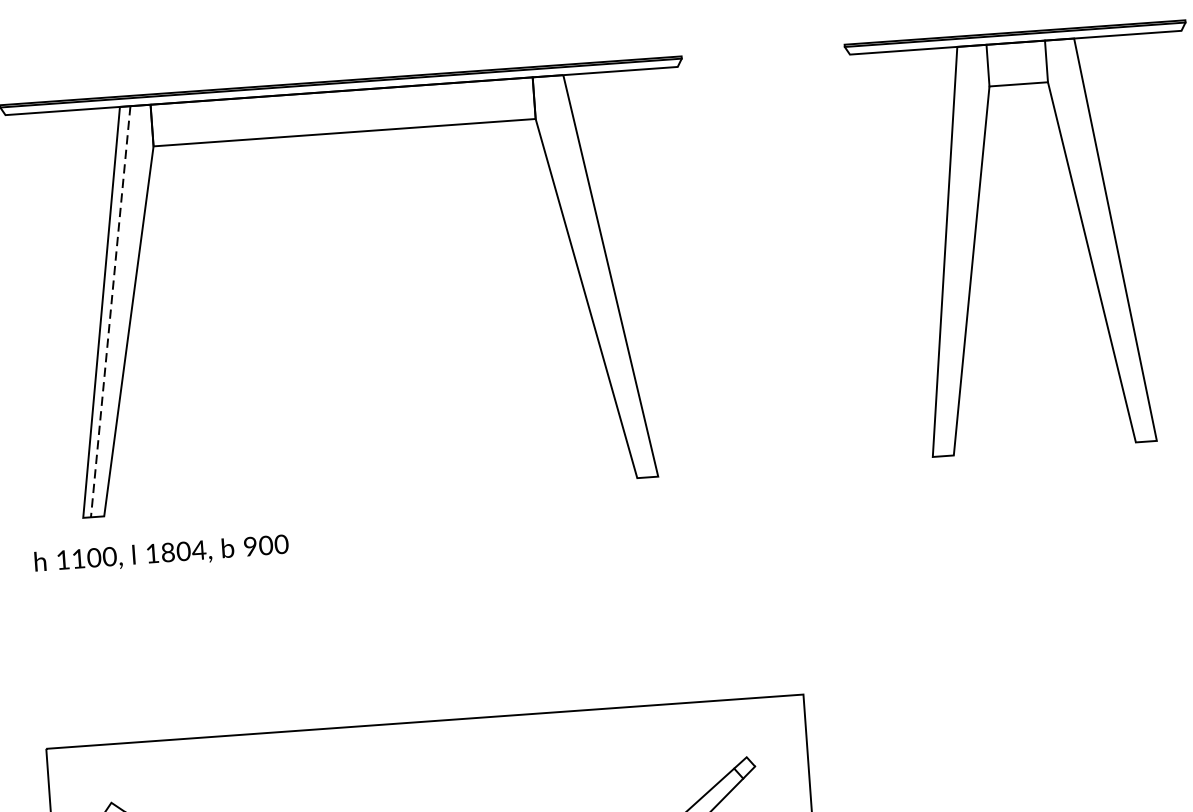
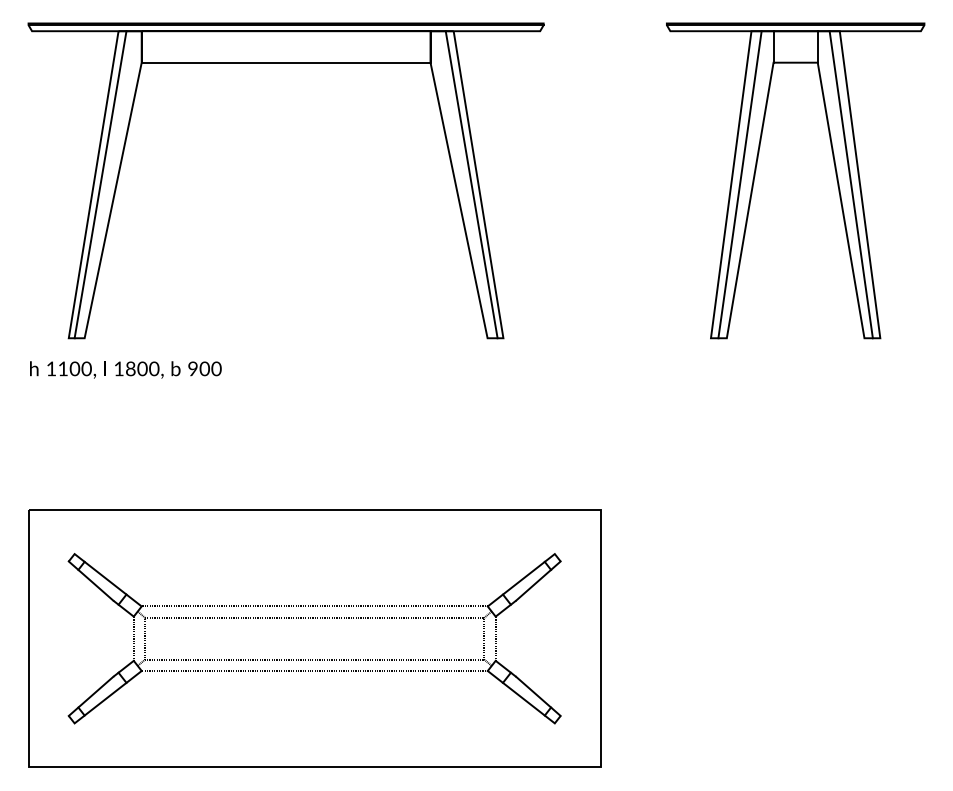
line: (1102, 240) -> (850, 184), added
line: (955, 250) -> (739, 184), added
line: (601, 276) -> (471, 184), added
line: (110, 311) -> (100, 184), dashed -> solid
text: (198, 549) -> (153, 368), 1804, -> 1800,

